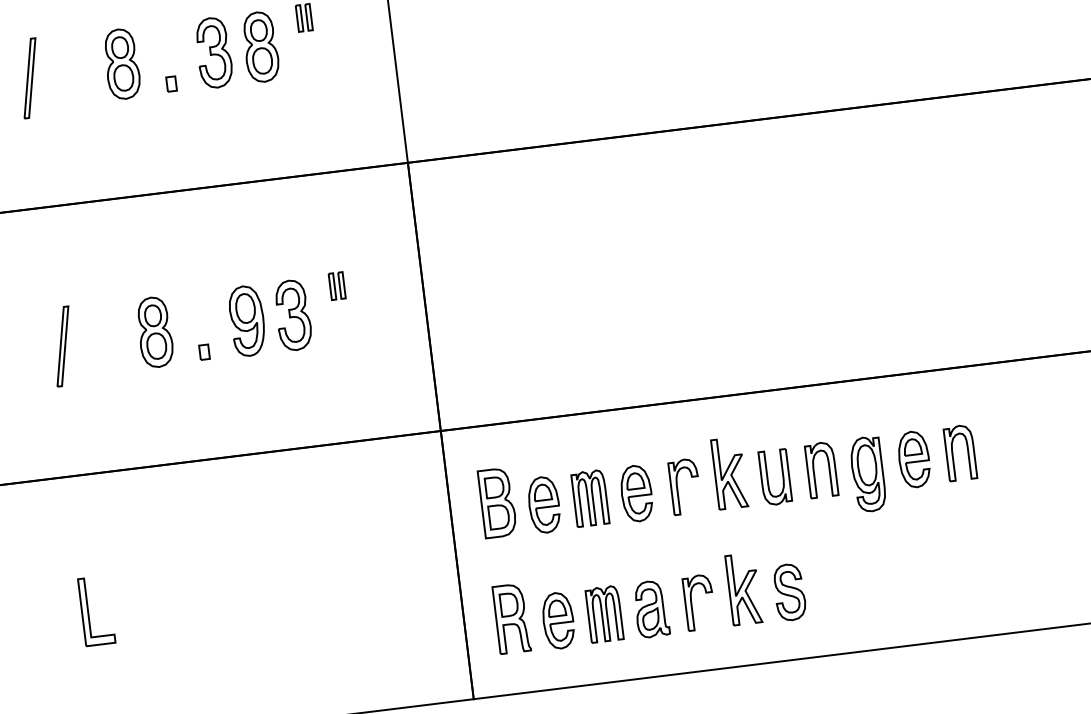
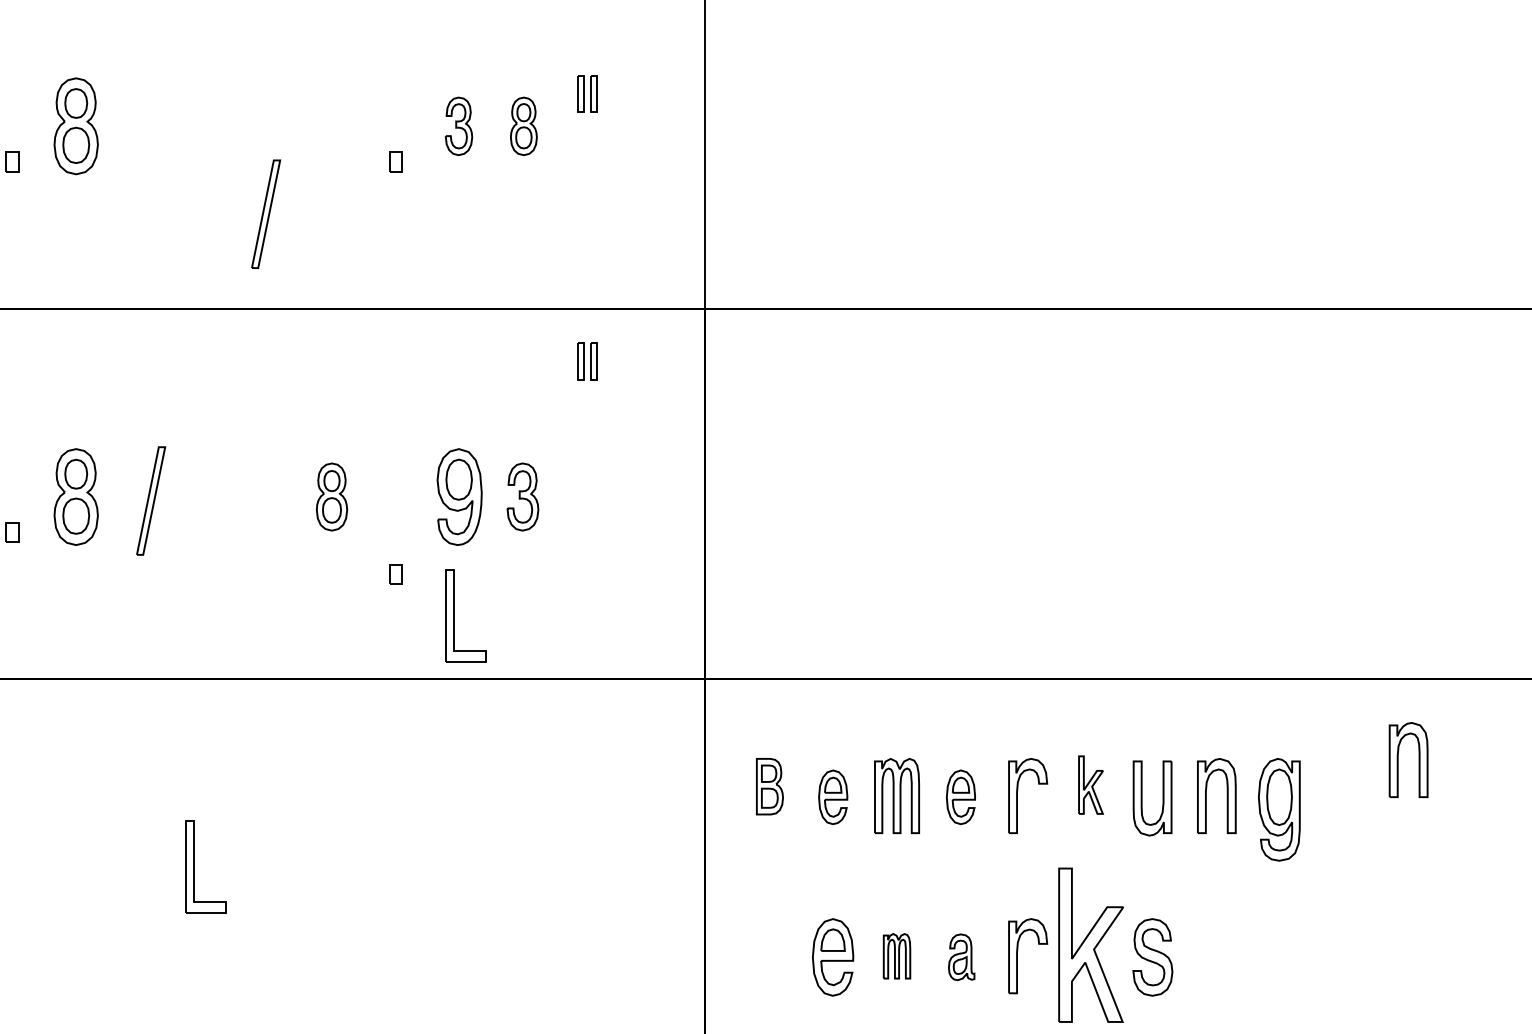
part: (260, 47) -> (523, 126), size x0.6
part: (213, 53) -> (458, 126), size x0.6
part: (121, 64) -> (331, 126), removed
part: (30, 77) -> (266, 213), moved
part: (337, 286) -> (587, 361), moved
part: (292, 314) -> (522, 496), size x0.7
part: (154, 331) -> (331, 496), size x0.7
part: (63, 346) -> (151, 500), moved
part: (204, 352) -> (395, 574), moved
part: (254, 407) -> (454, 615), added
part: (952, 453) -> (1398, 759), moved
part: (914, 459) -> (1344, 797), removed
part: (729, 472) -> (1090, 784), size x0.6
part: (636, 493) -> (960, 797), size x0.7
part: (497, 502) -> (769, 786), size x0.6
part: (544, 505) -> (833, 797), size x0.7
part: (743, 589) -> (1090, 945), size x1.6
part: (651, 609) -> (961, 957), size x0.6
part: (604, 614) -> (896, 956), size x0.6
part: (511, 618) -> (769, 946), removed

